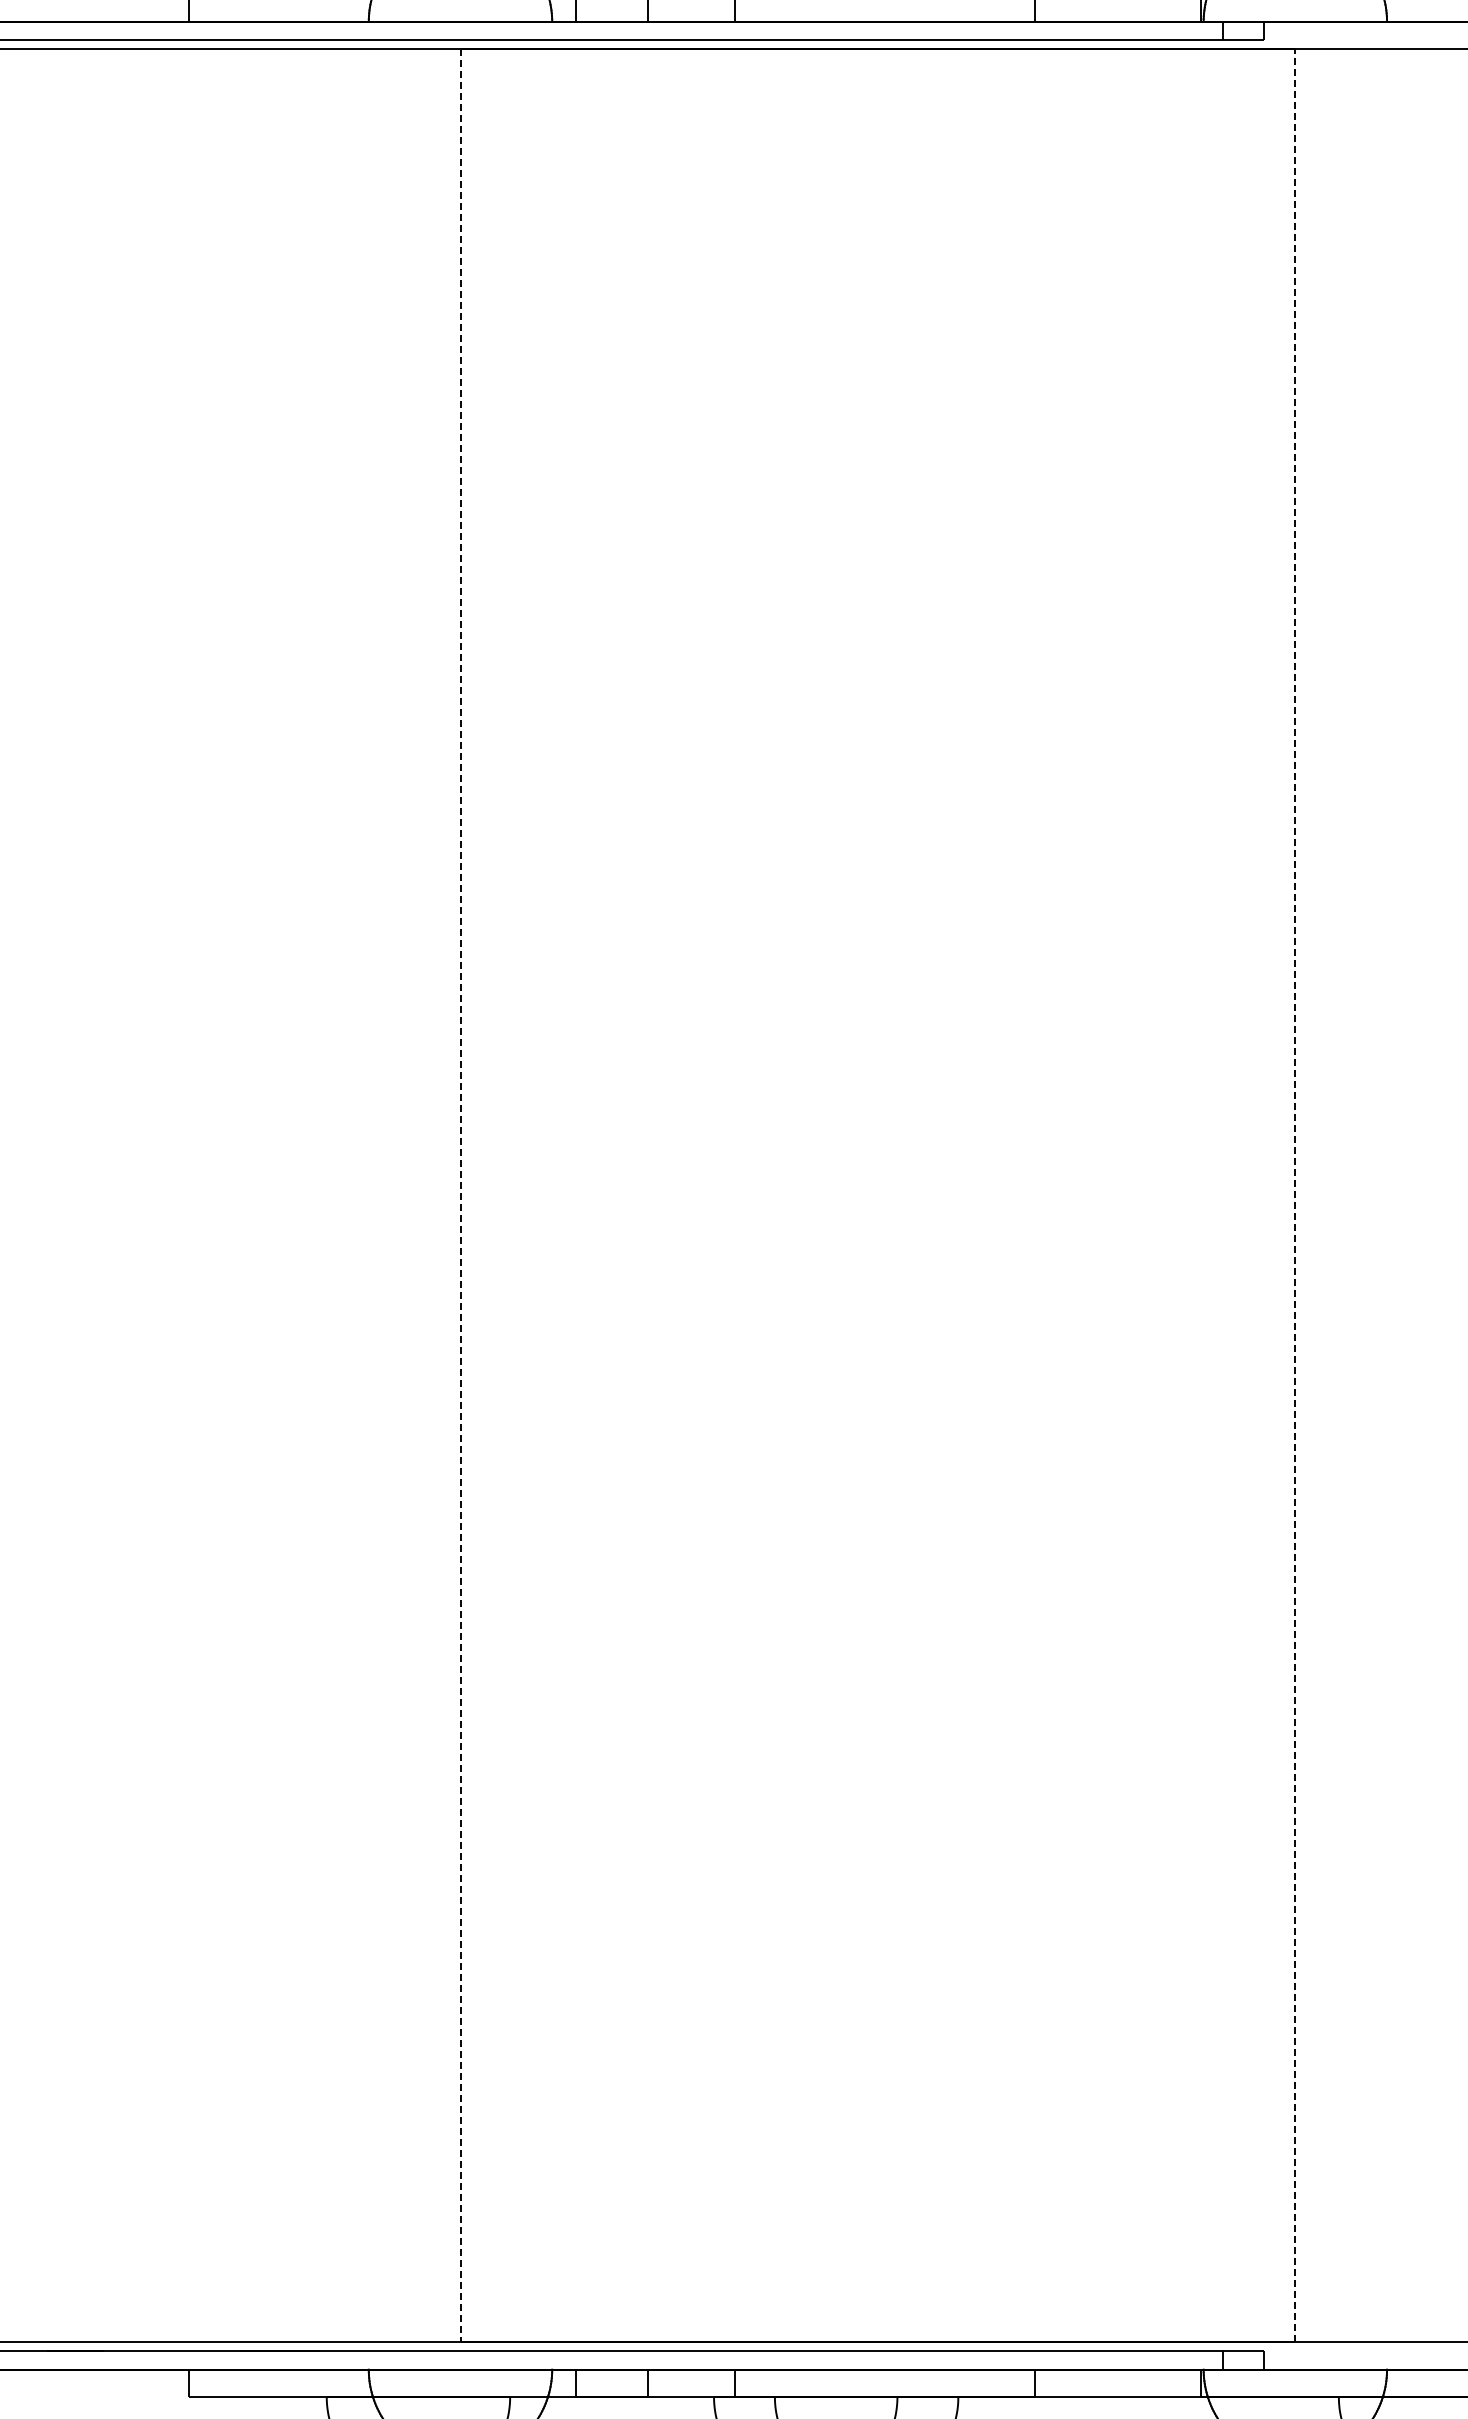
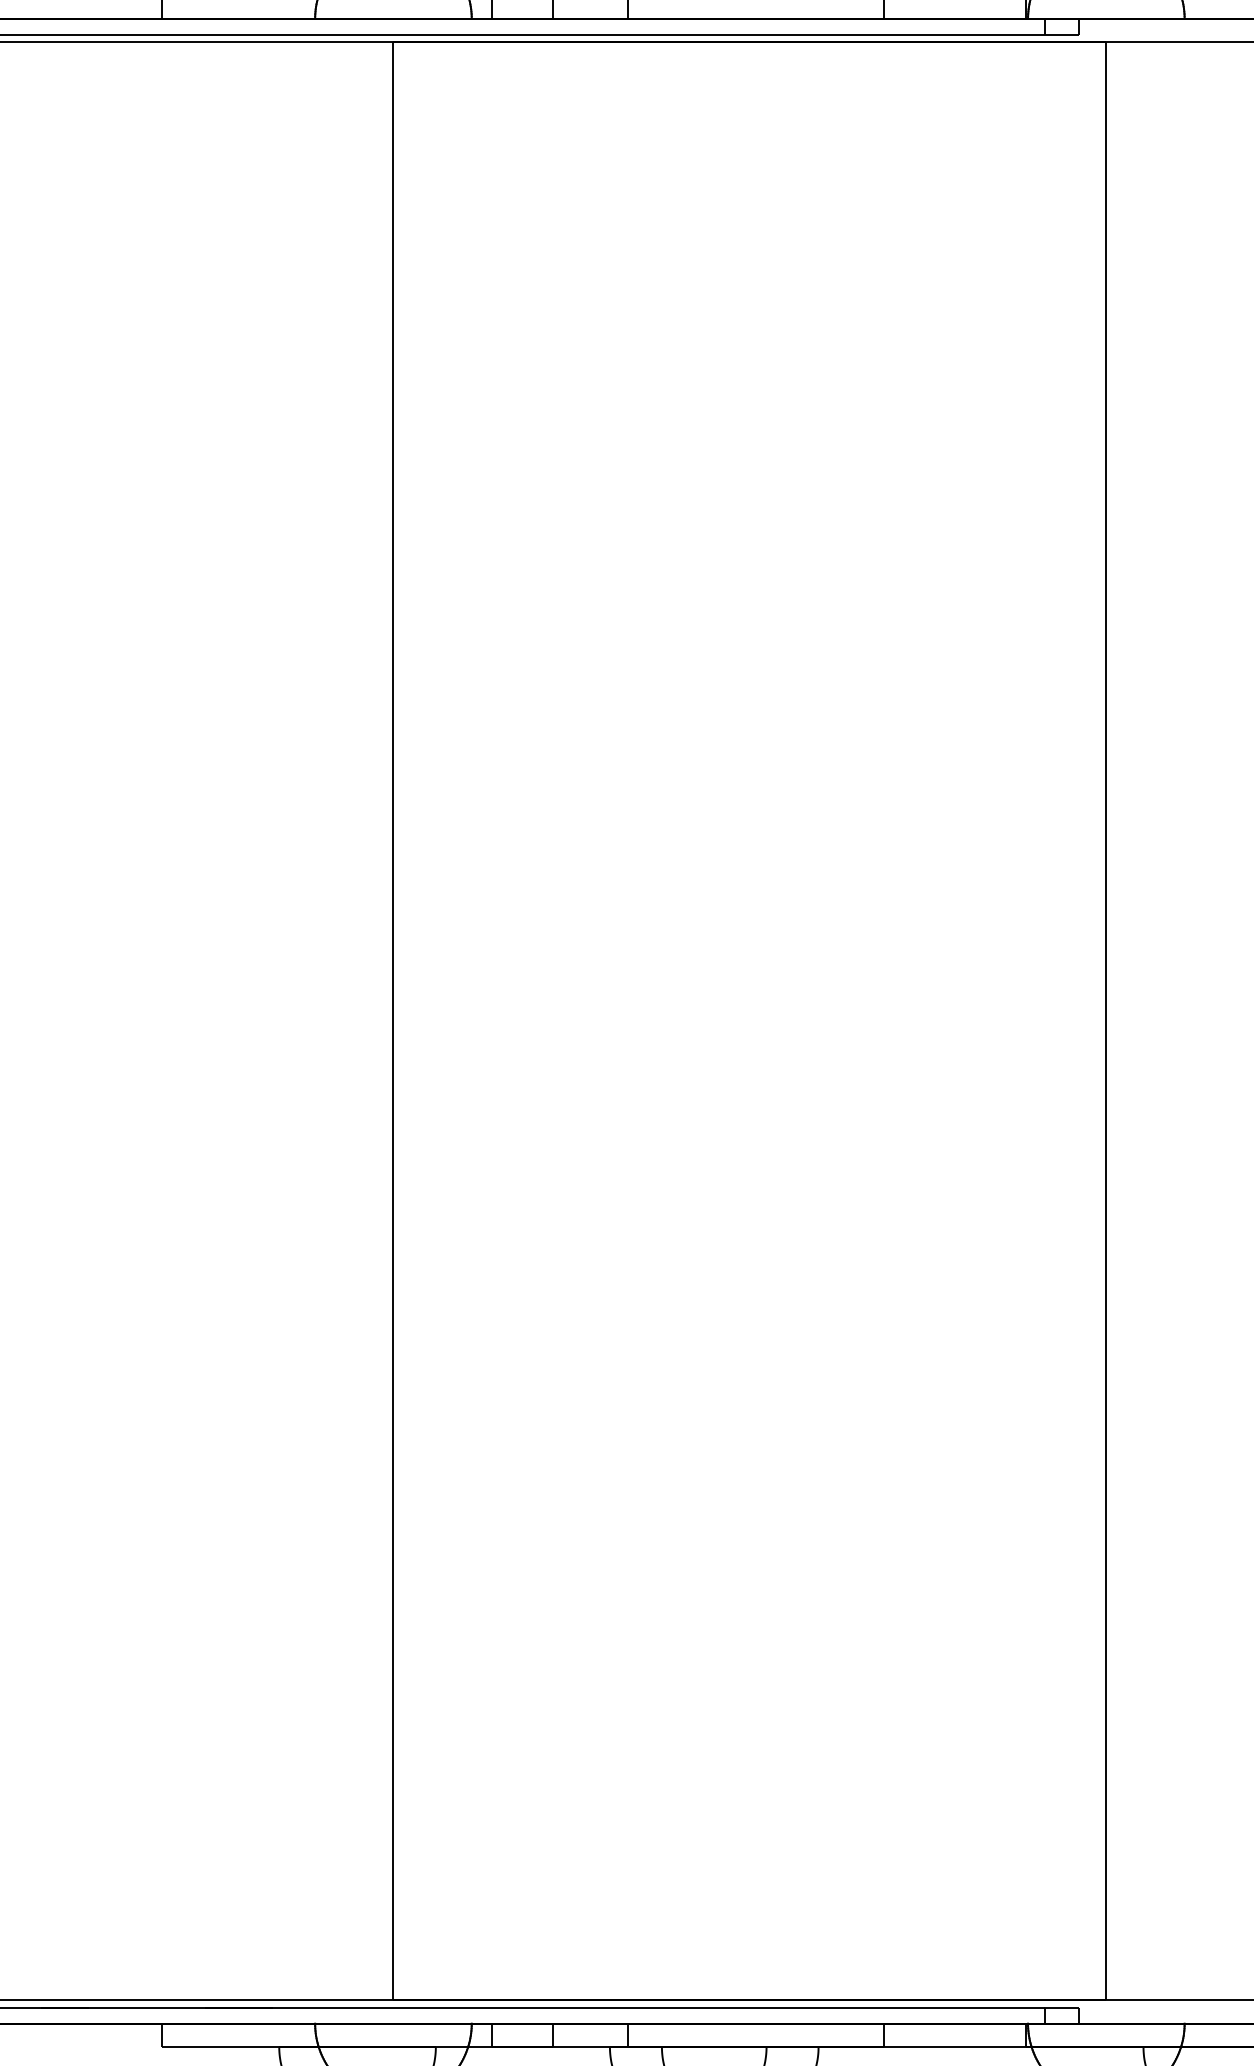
line: (1295, 1195) -> (1106, 1021), dashed -> solid
line: (460, 1196) -> (393, 1021), dashed -> solid

